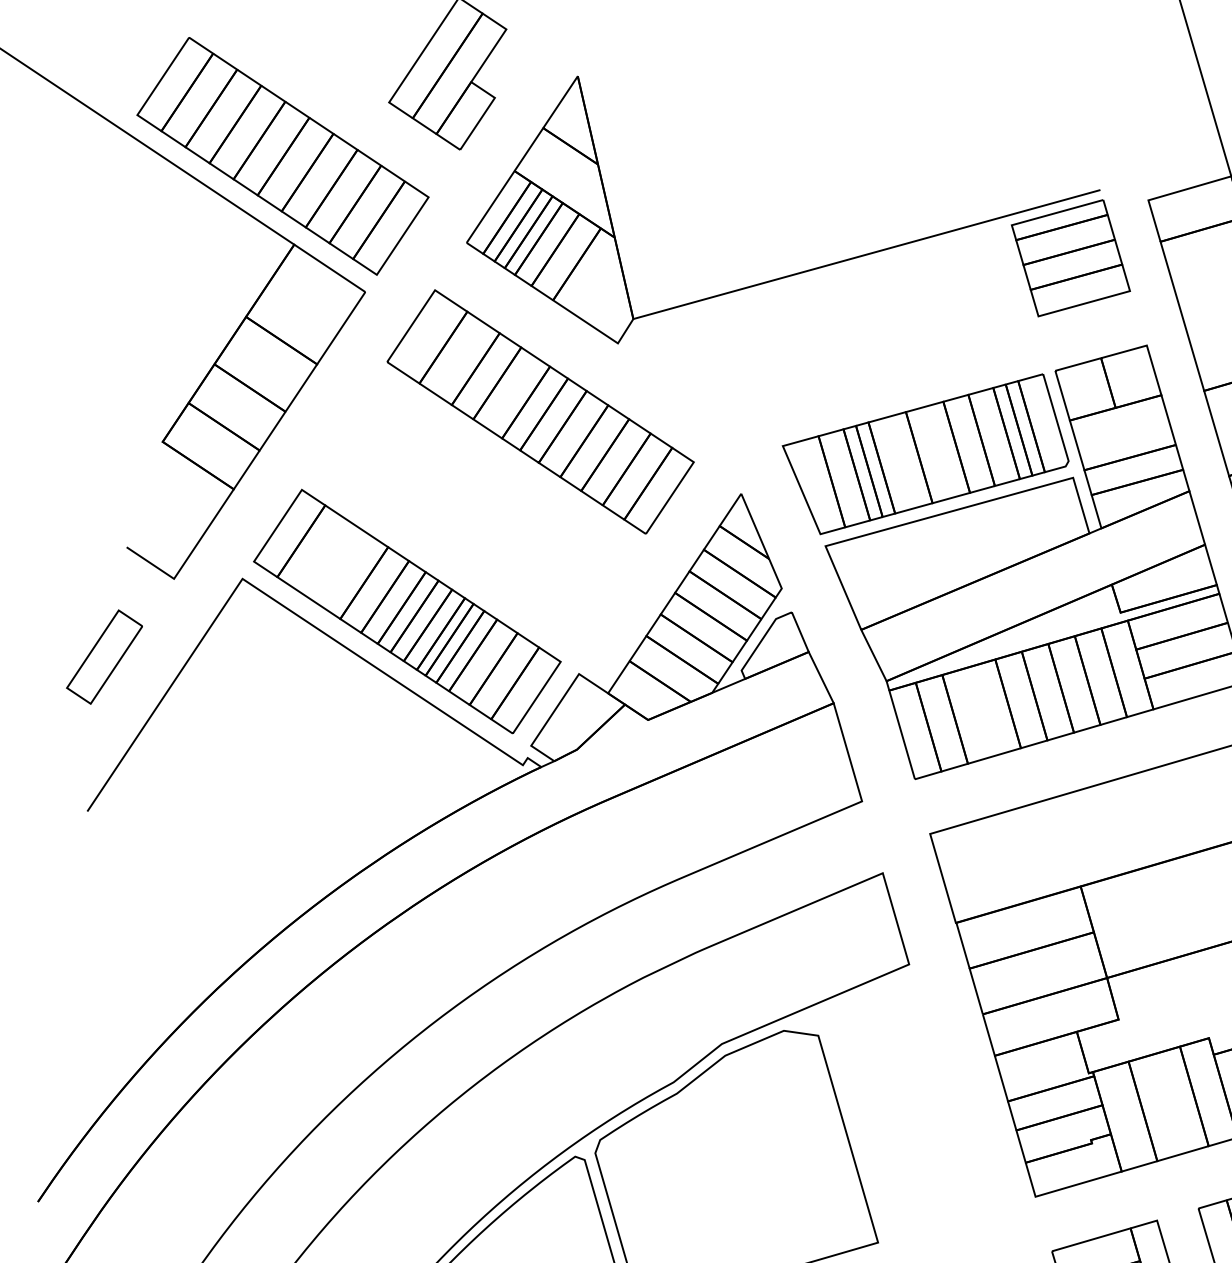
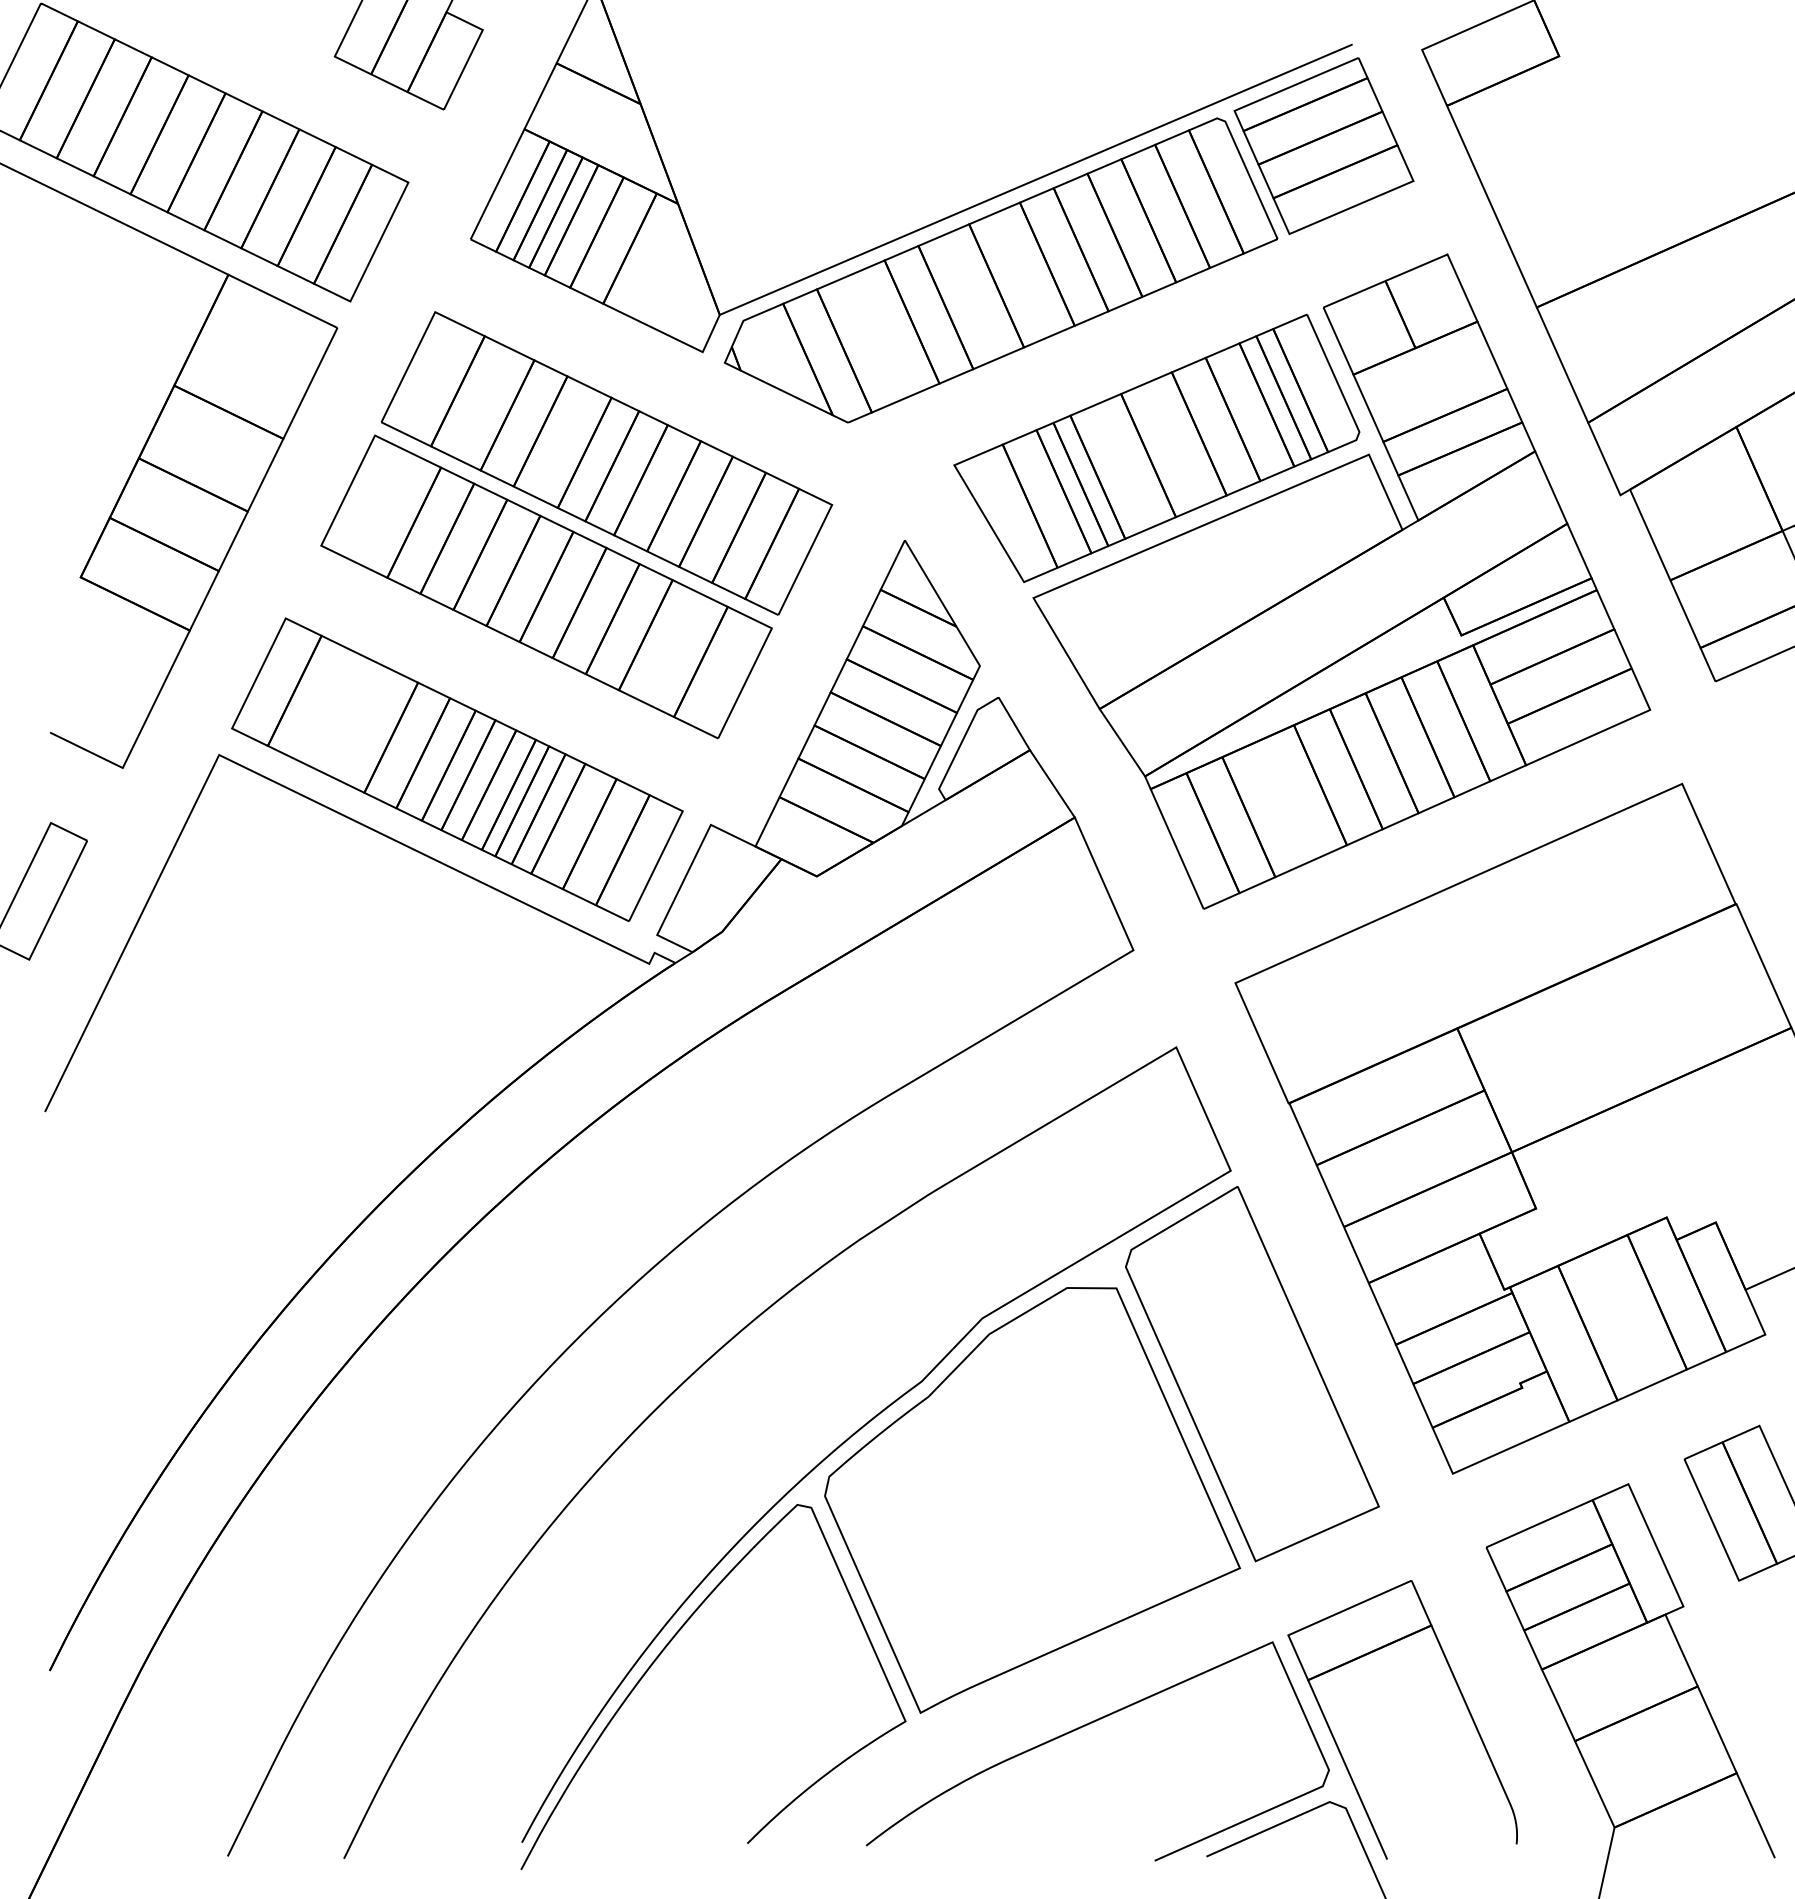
part: (833, 314) -> (1000, 270), added
part: (486, 492) -> (546, 586), added
part: (905, 1108) -> (1252, 1374), added

